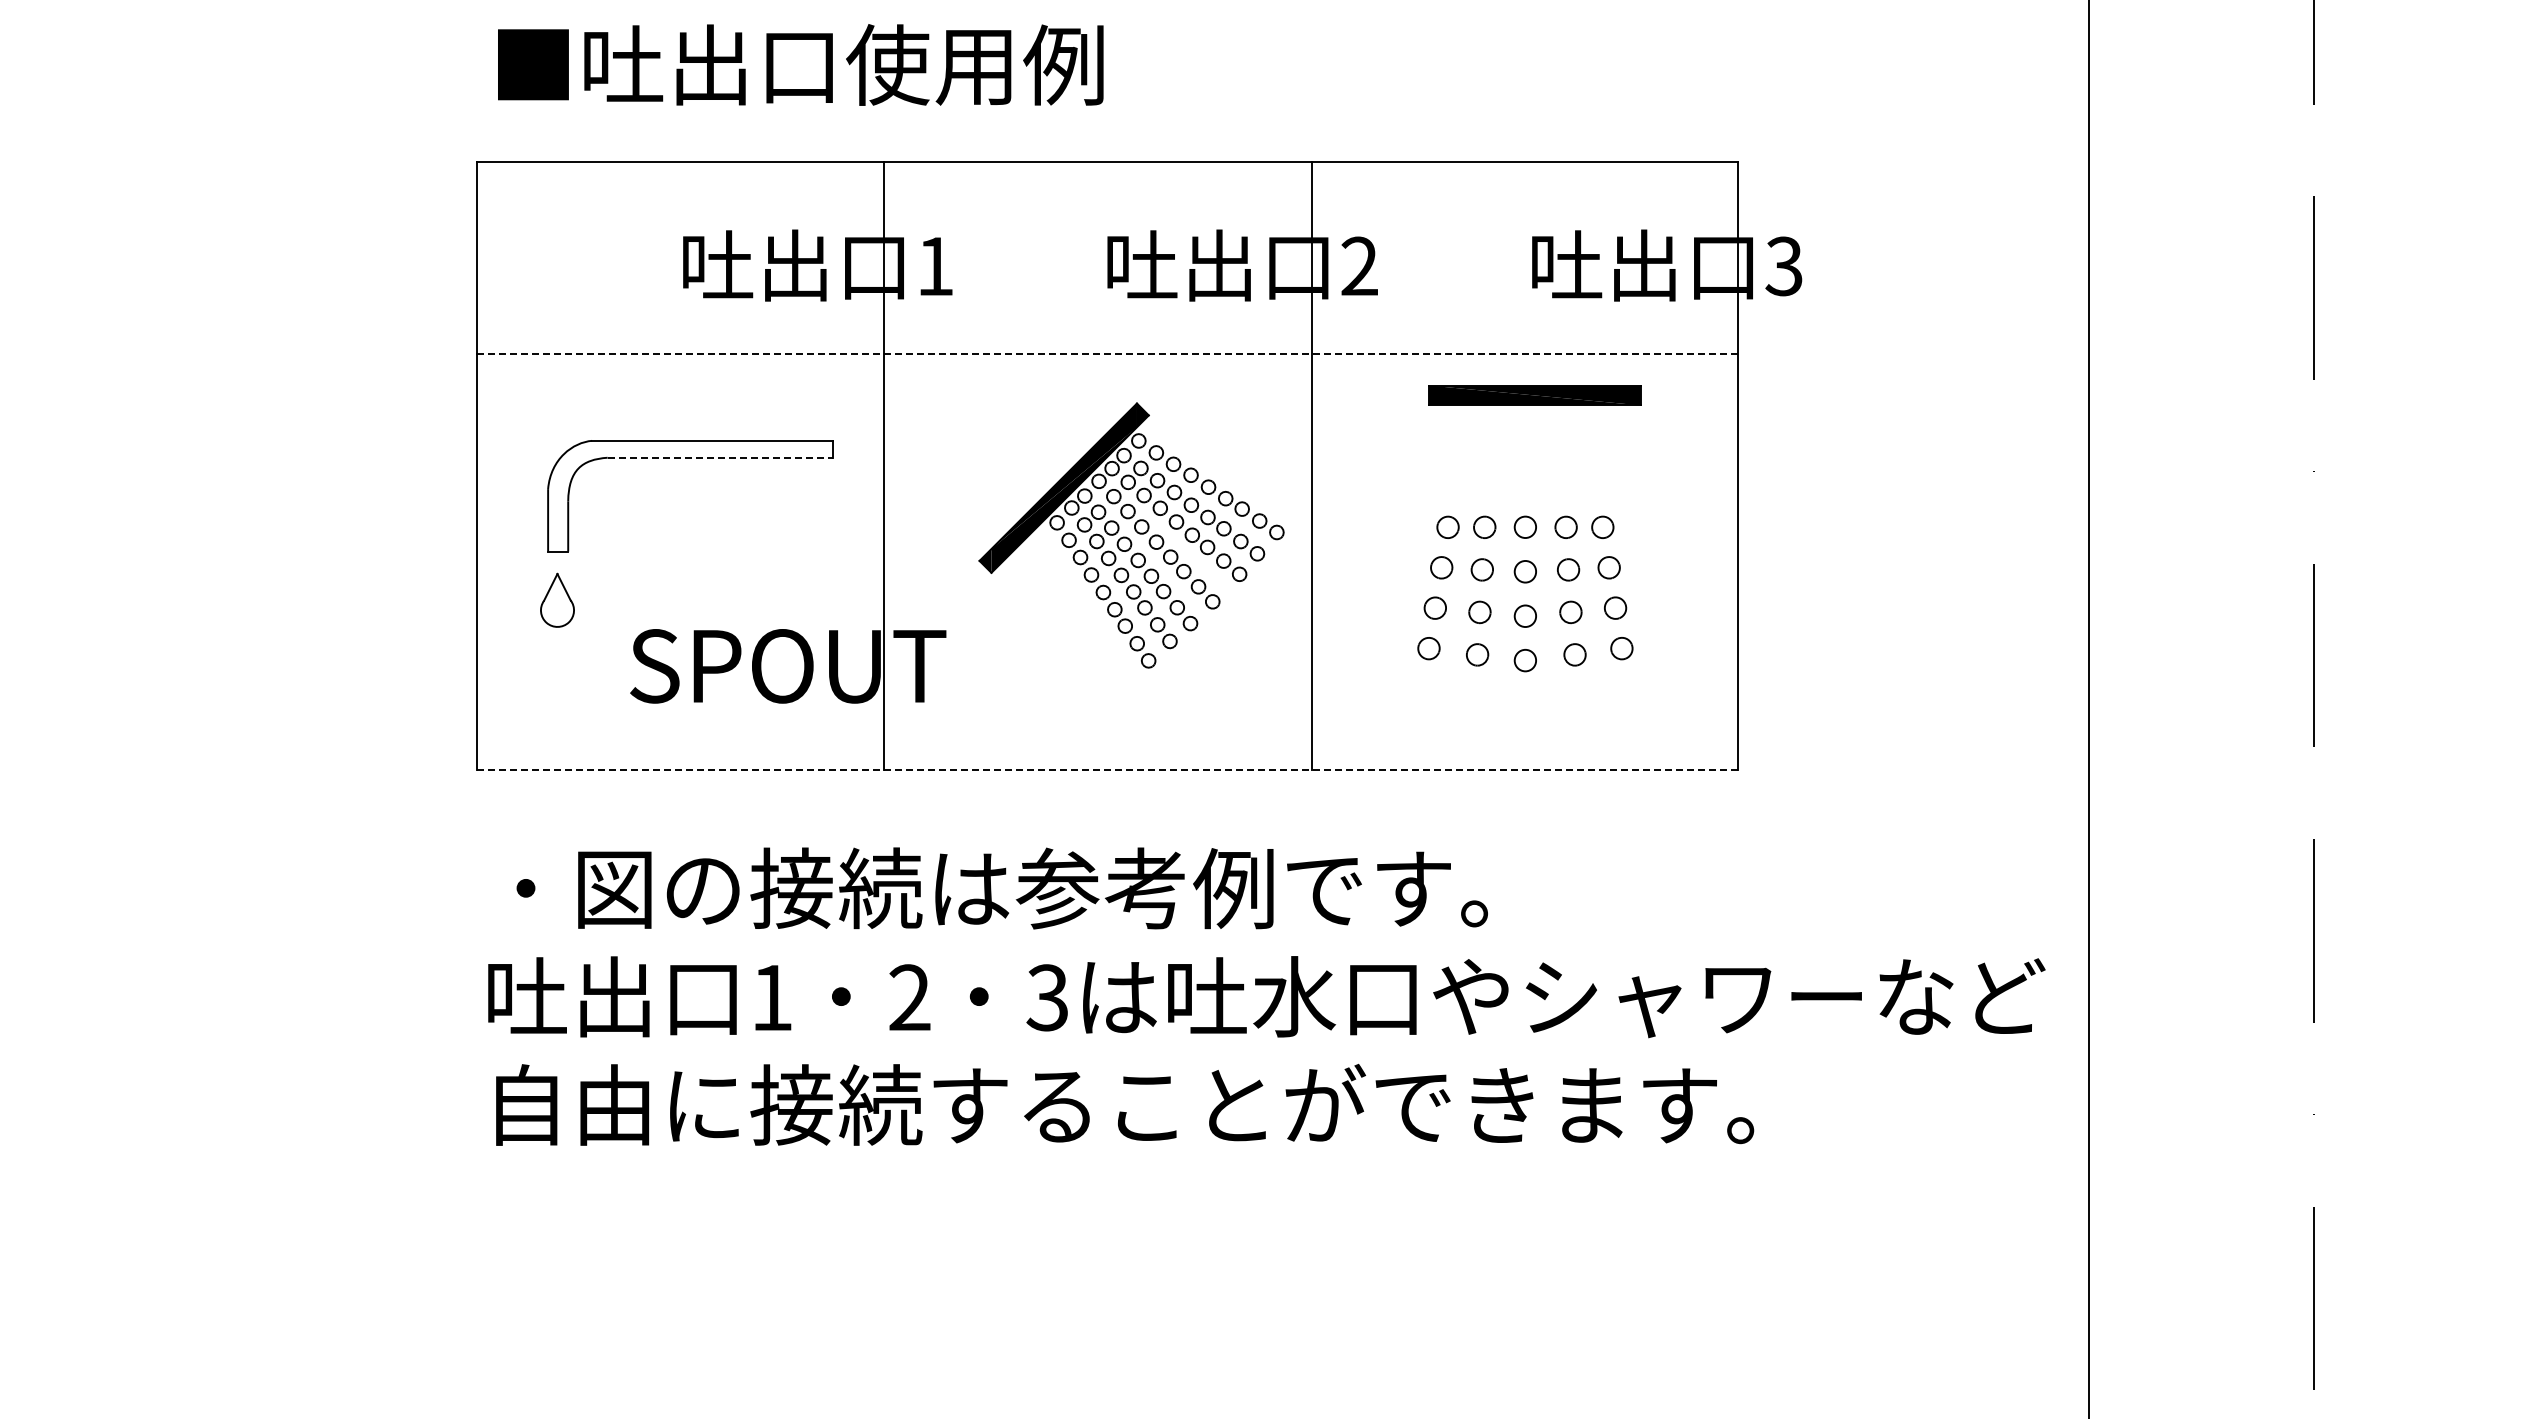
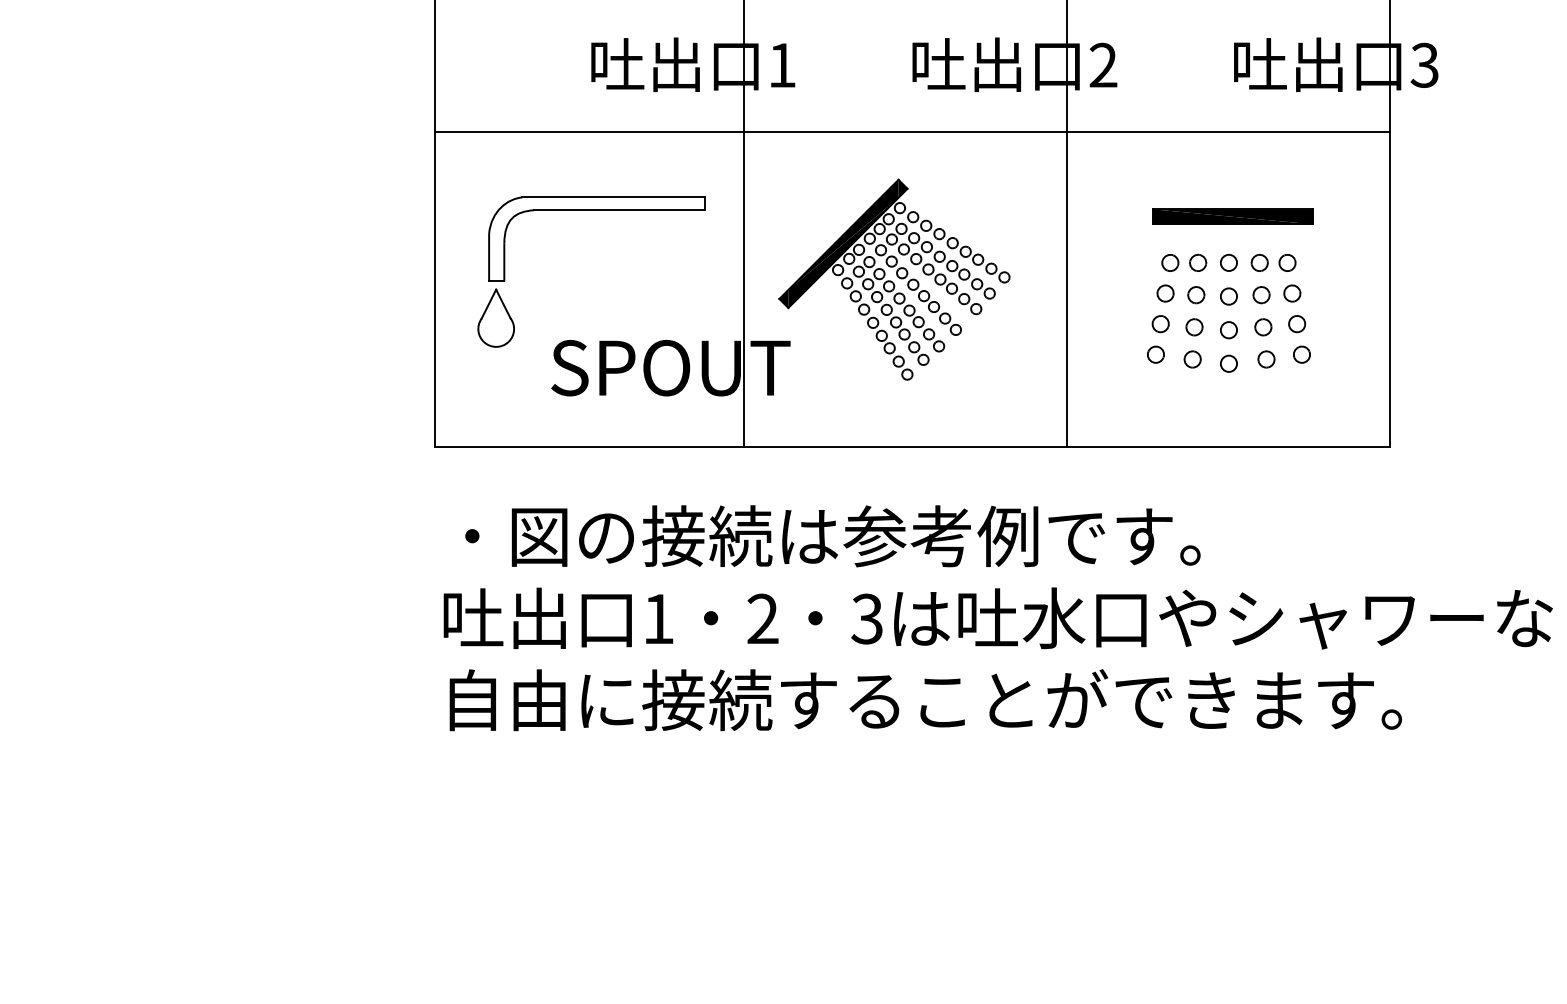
line: (1107, 354) -> (912, 132), dashed -> solid
part: (1534, 395) -> (1232, 216), moved
line: (720, 457) -> (619, 210), dashed -> solid
part: (1131, 535) -> (894, 279), moved
part: (557, 600) -> (496, 318), size x1.43
line: (1107, 770) -> (912, 447), dashed -> solid

